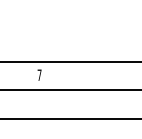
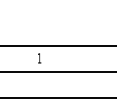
text: (39, 74) -> (39, 57), 7 -> 1

